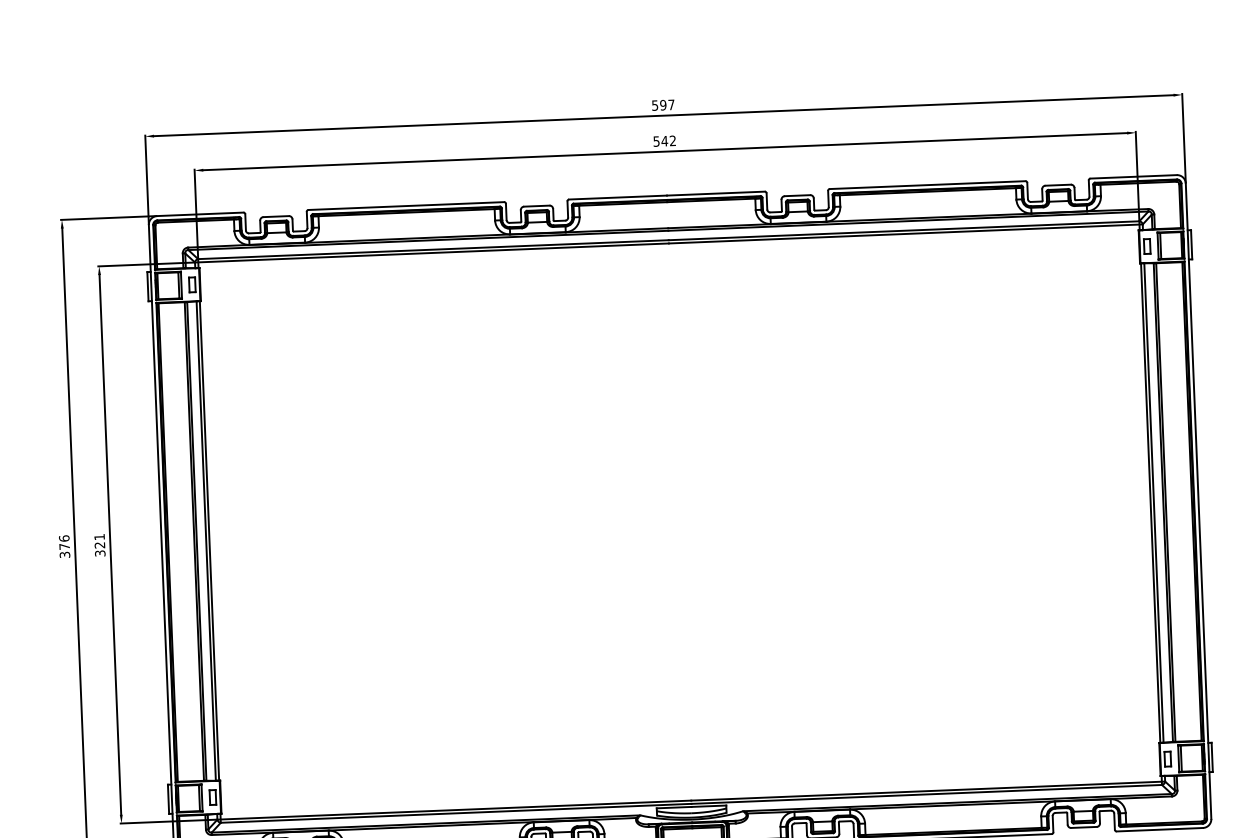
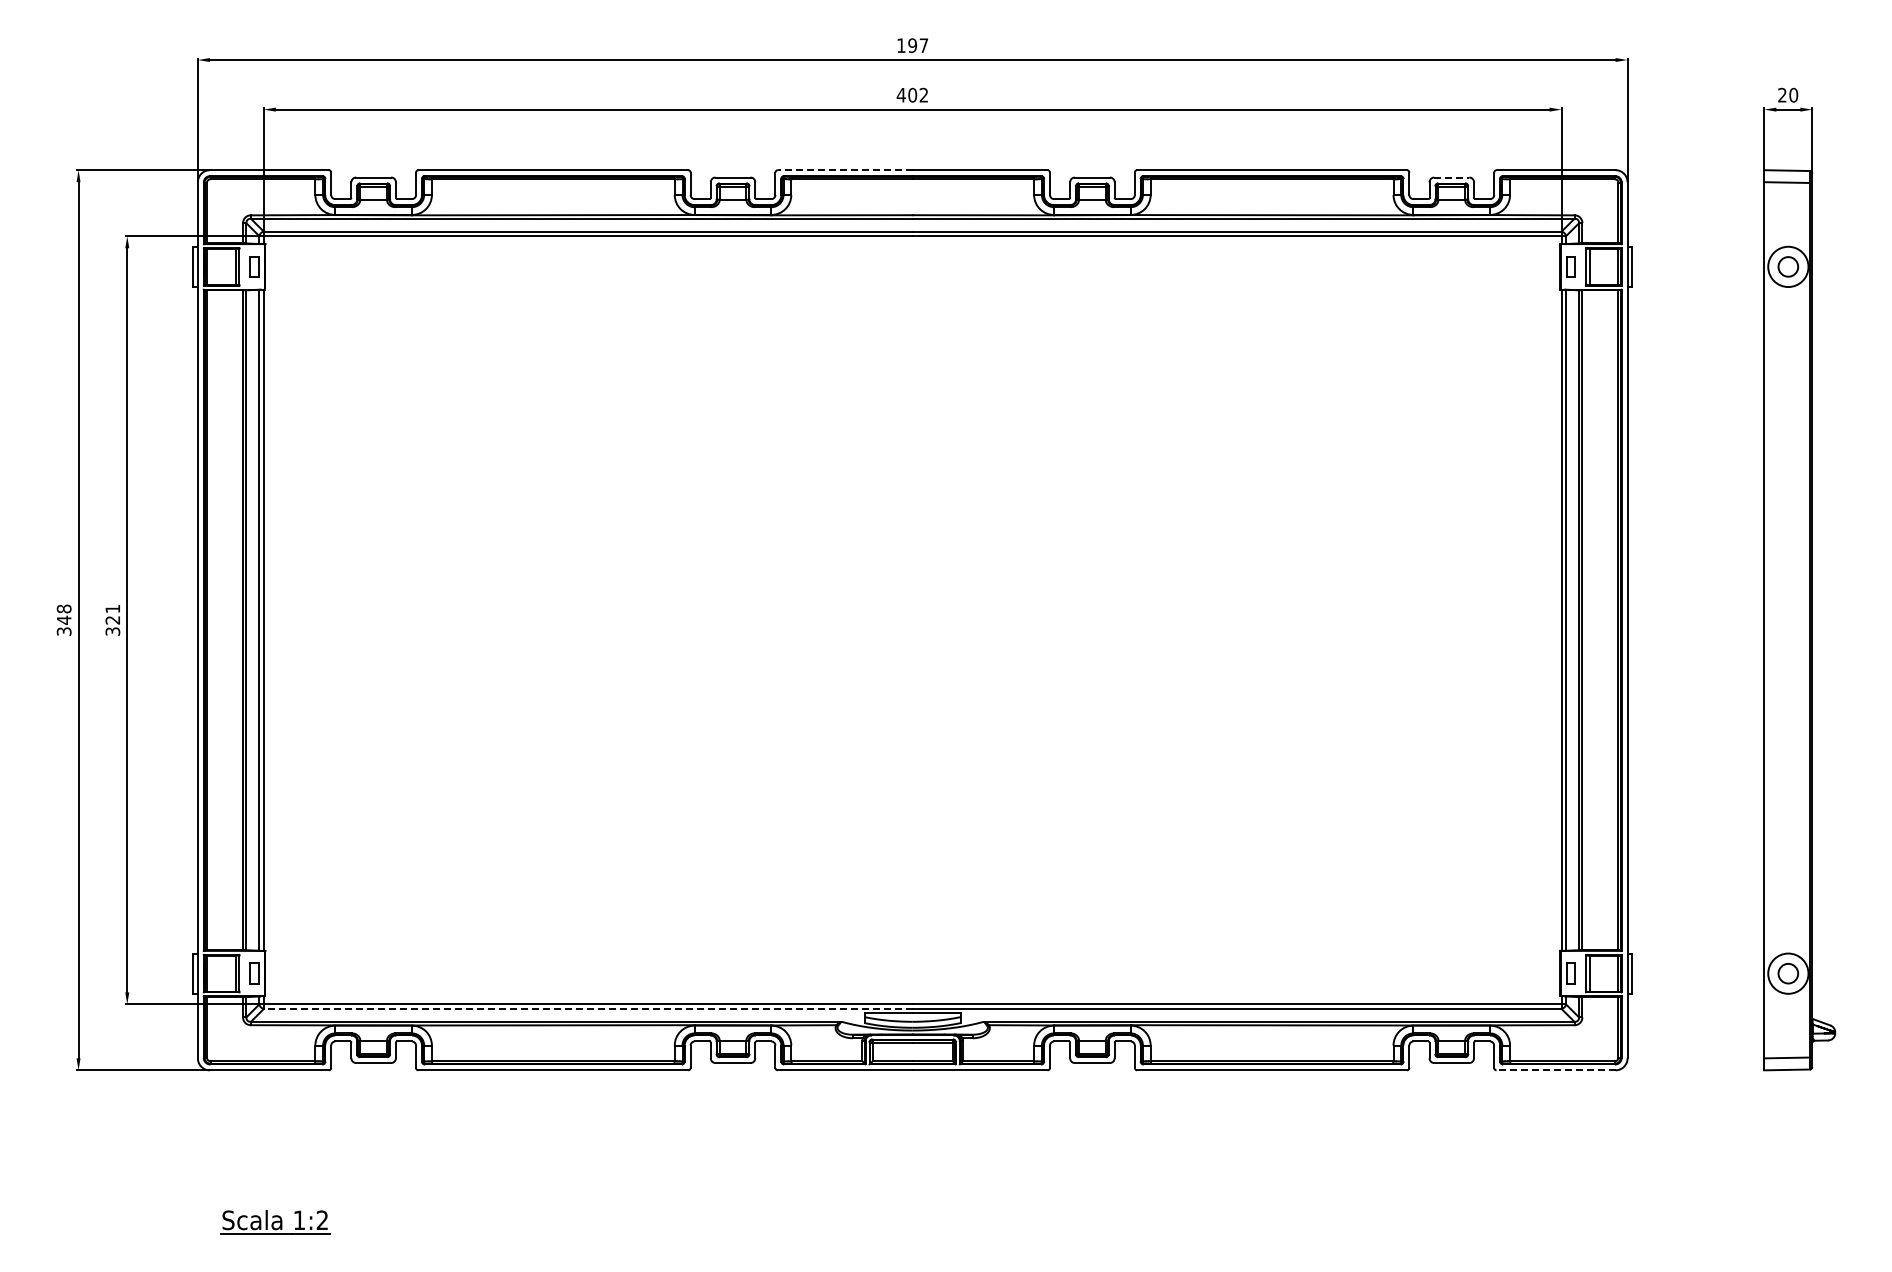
text: (655, 105) -> (901, 45), 597 -> 197
text: (660, 140) -> (906, 94), 542 -> 402
line: (1058, 185) -> (1452, 177), solid -> dashed
line: (617, 197) -> (844, 170), solid -> dashed
text: (63, 542) -> (63, 614), 376 -> 348
line: (455, 813) -> (587, 1008), solid -> dashed
line: (1159, 829) -> (1555, 1070), solid -> dashed

